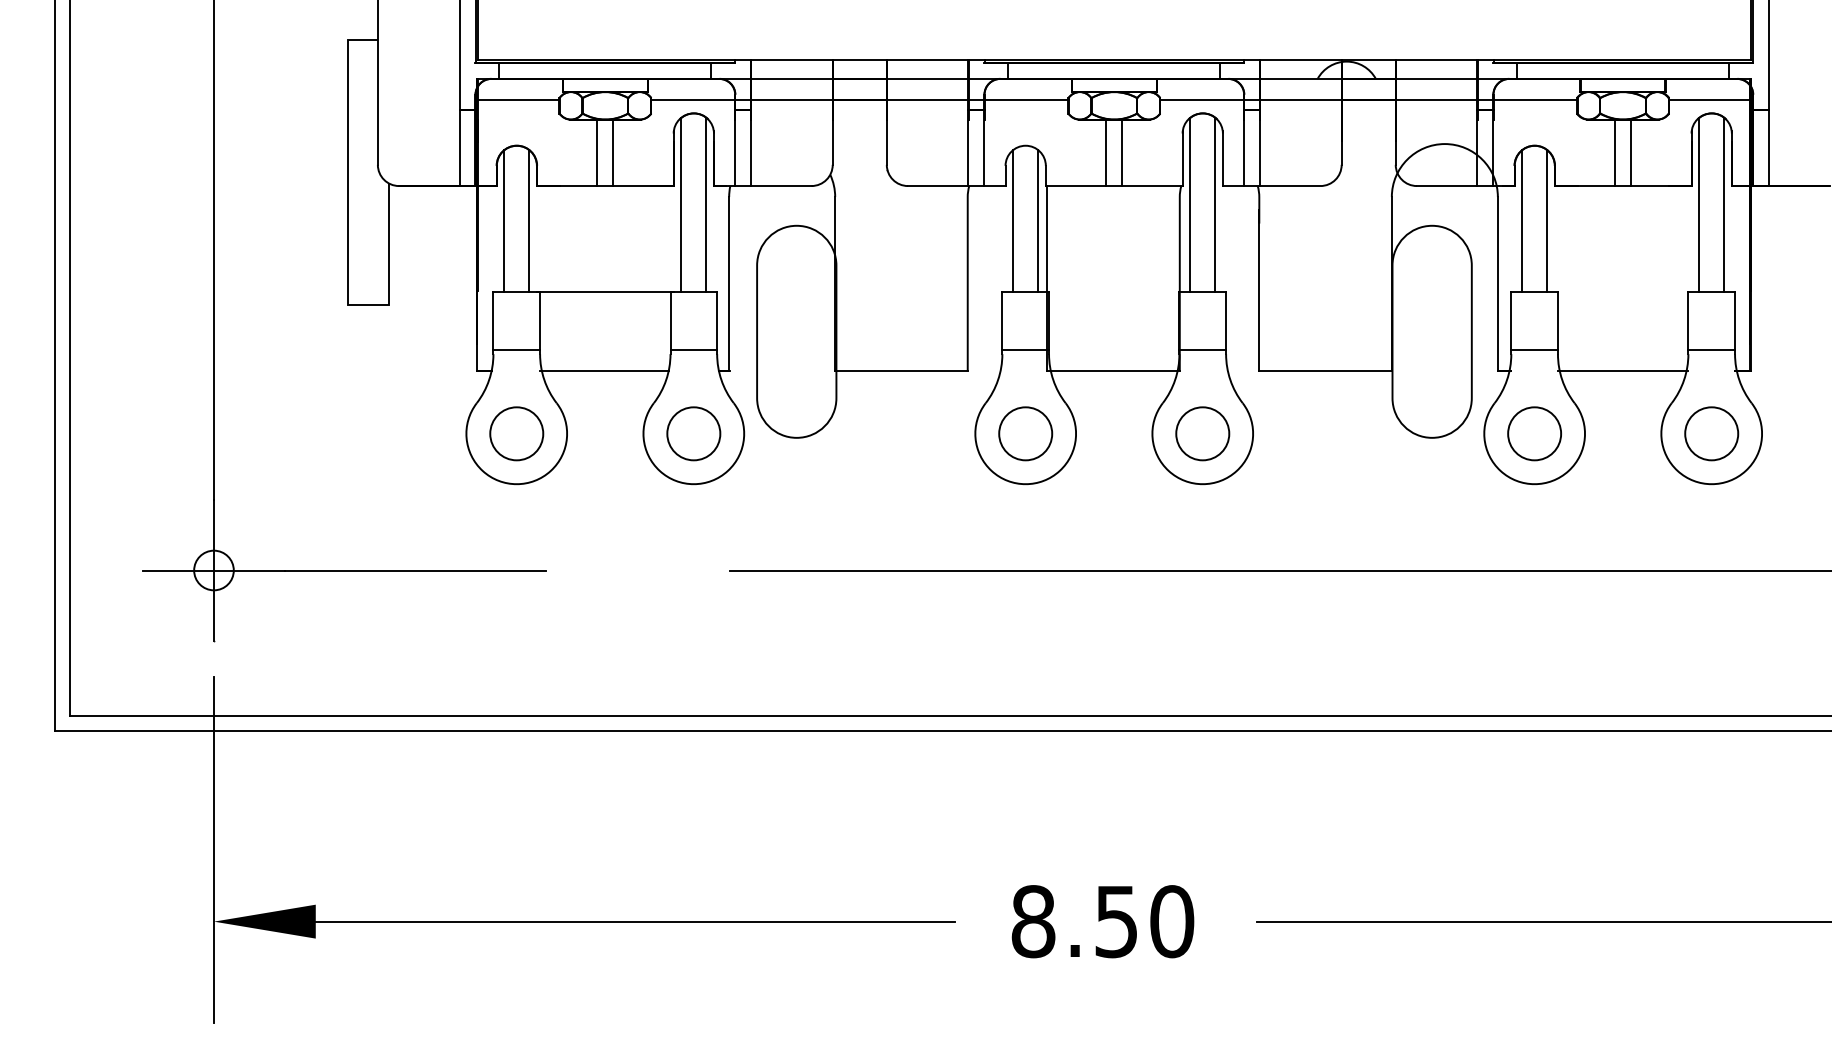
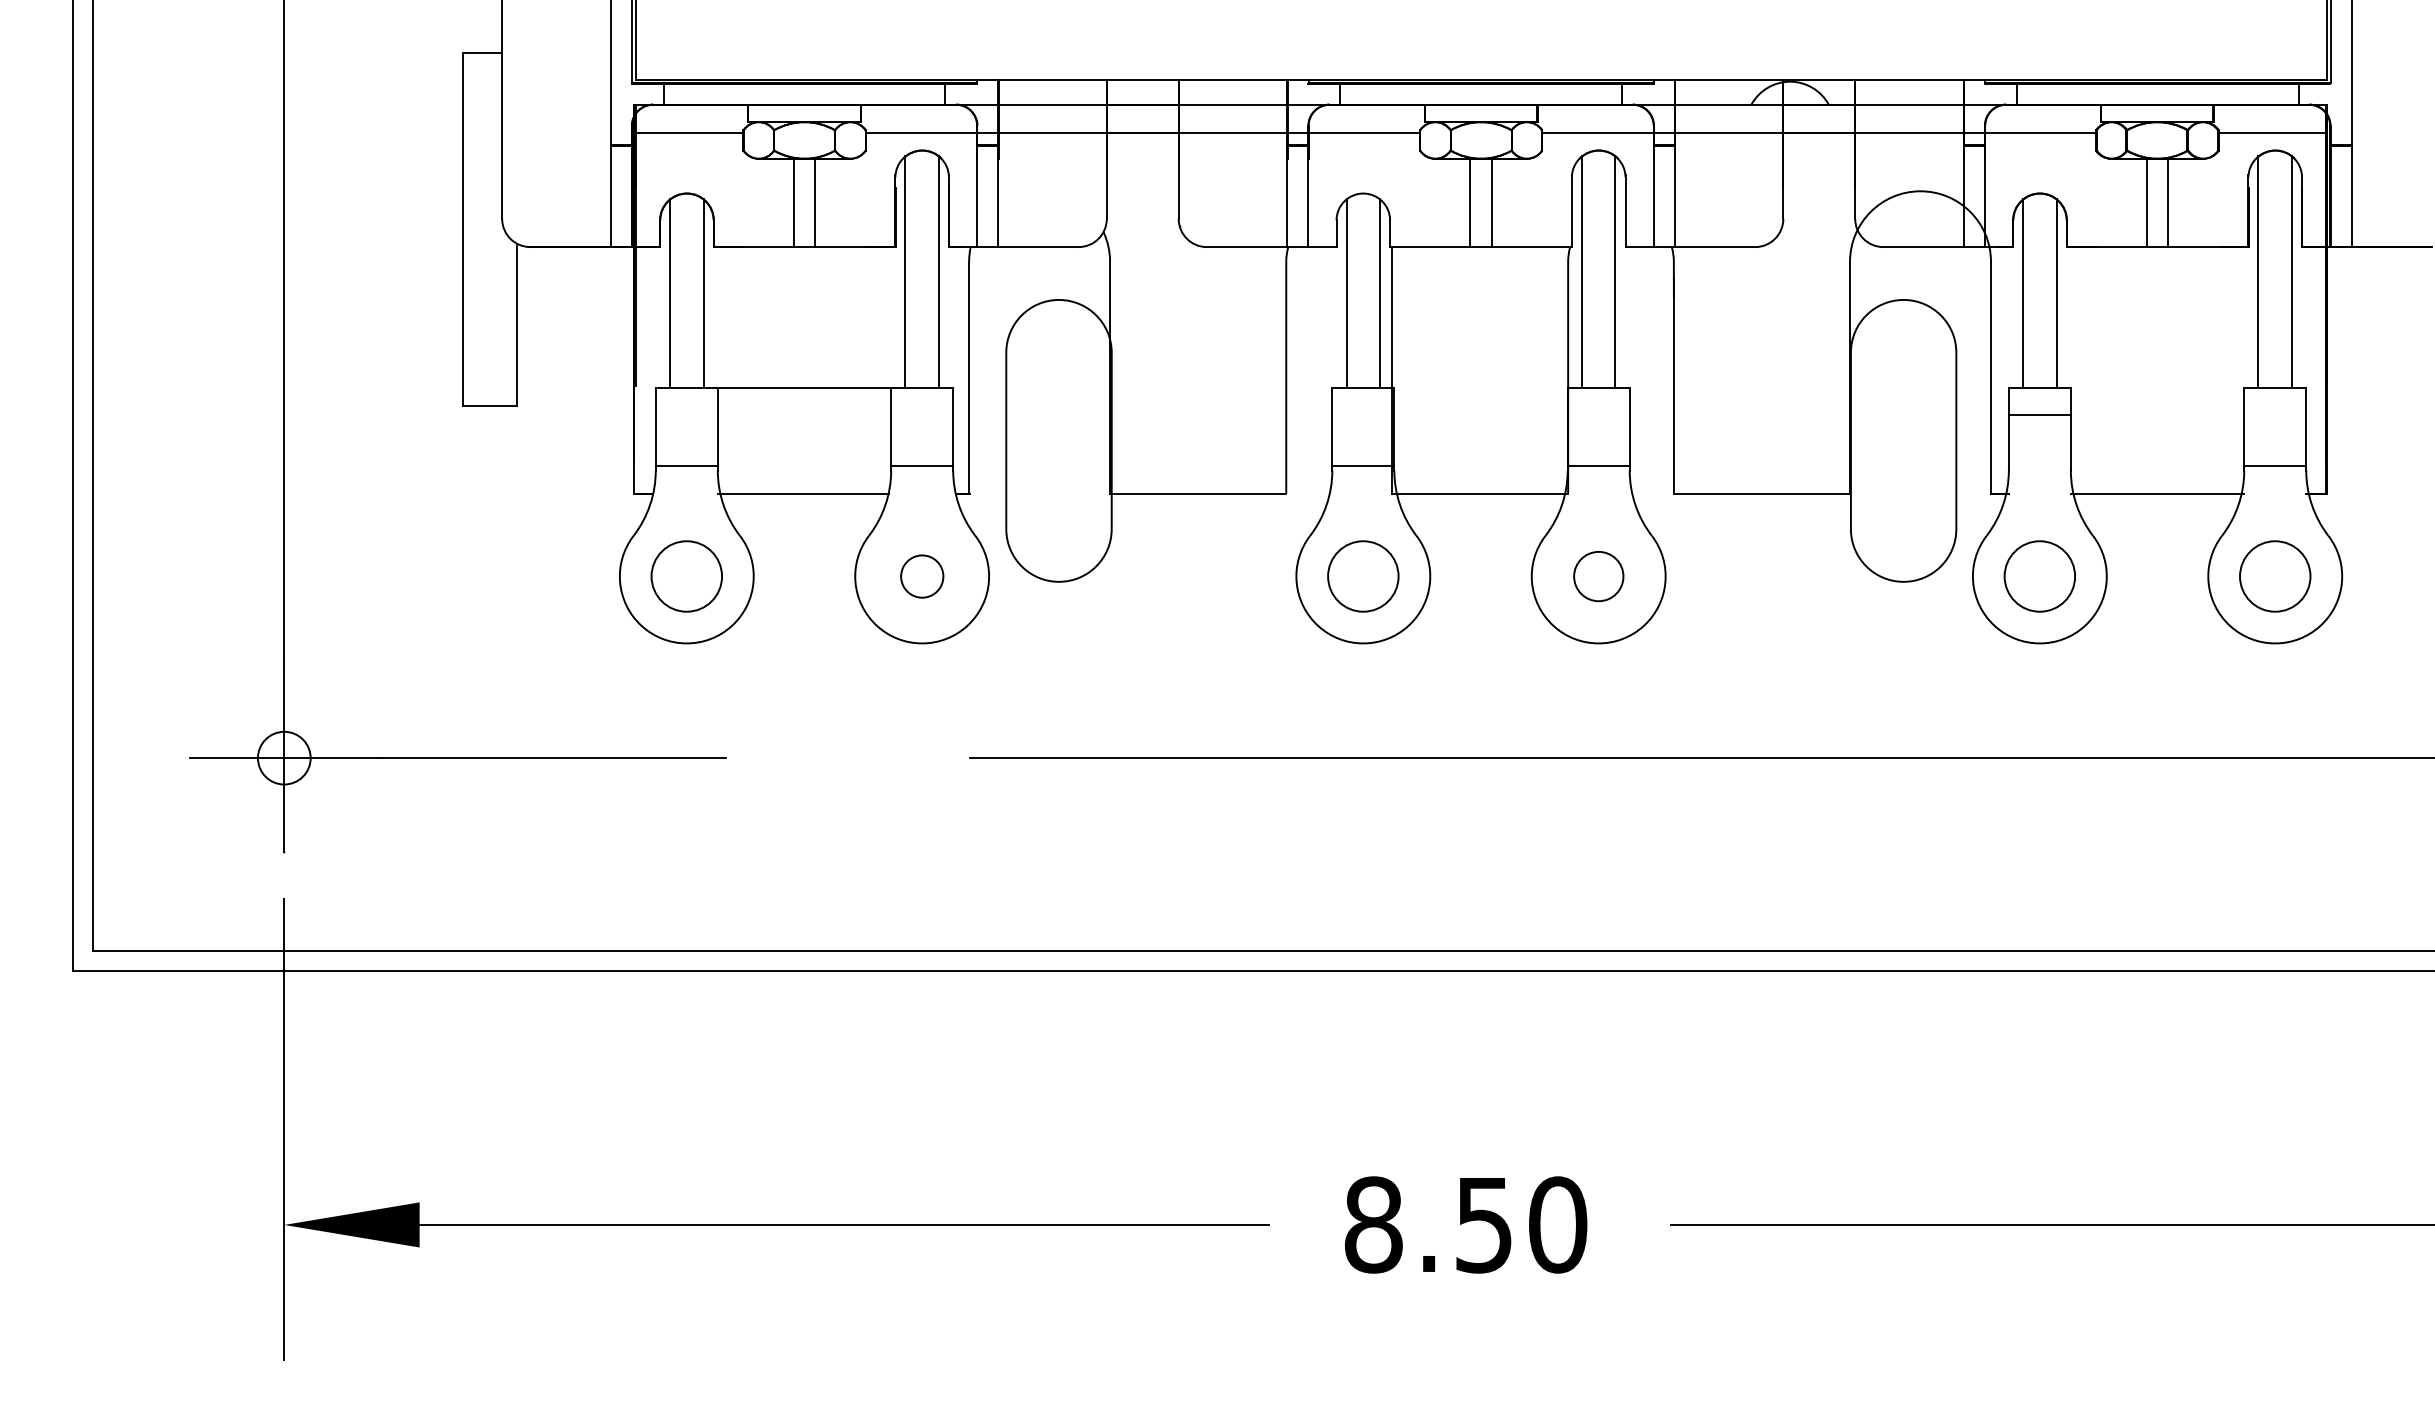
line: (1534, 350) -> (2039, 415), moved
circle: (693, 433) -> (921, 576), size x0.6
circle: (1202, 433) -> (1598, 576), size x0.7

